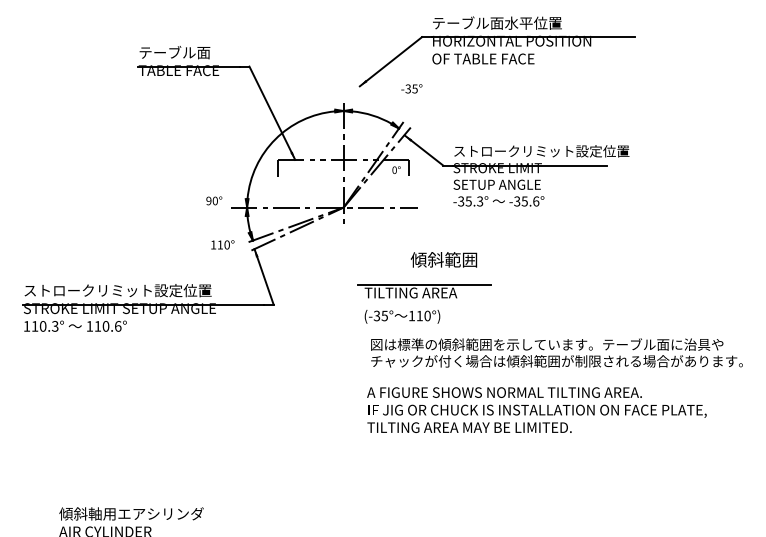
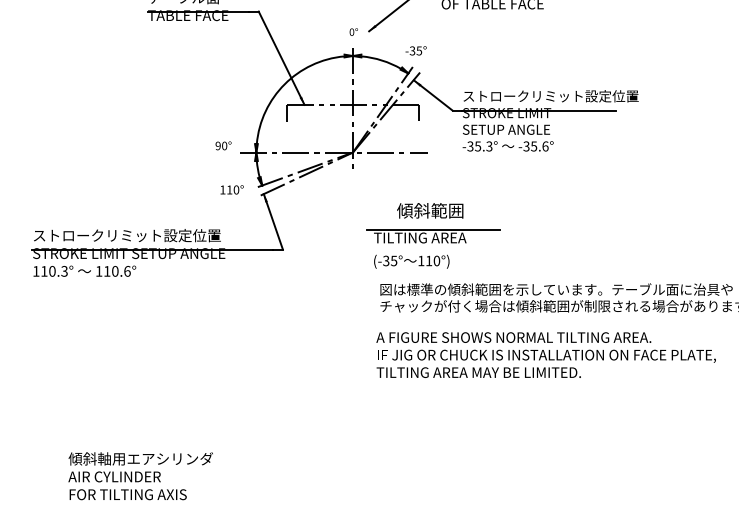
text: (411, 88) -> (415, 50), moved
text: (396, 169) -> (353, 31), moved
text: (443, 259) -> (429, 210), moved

